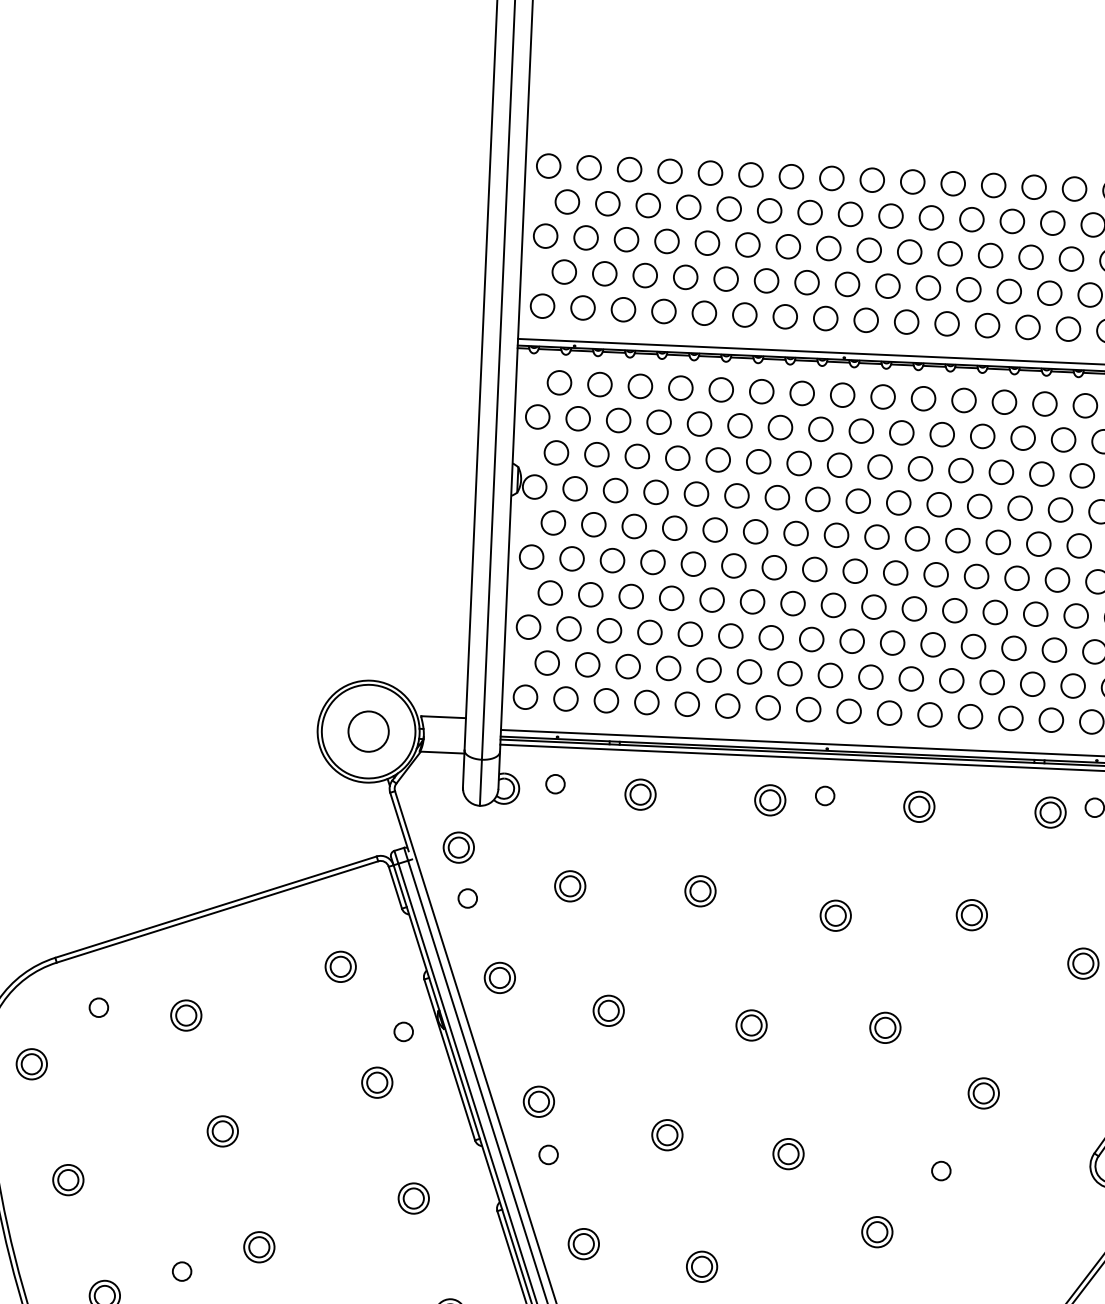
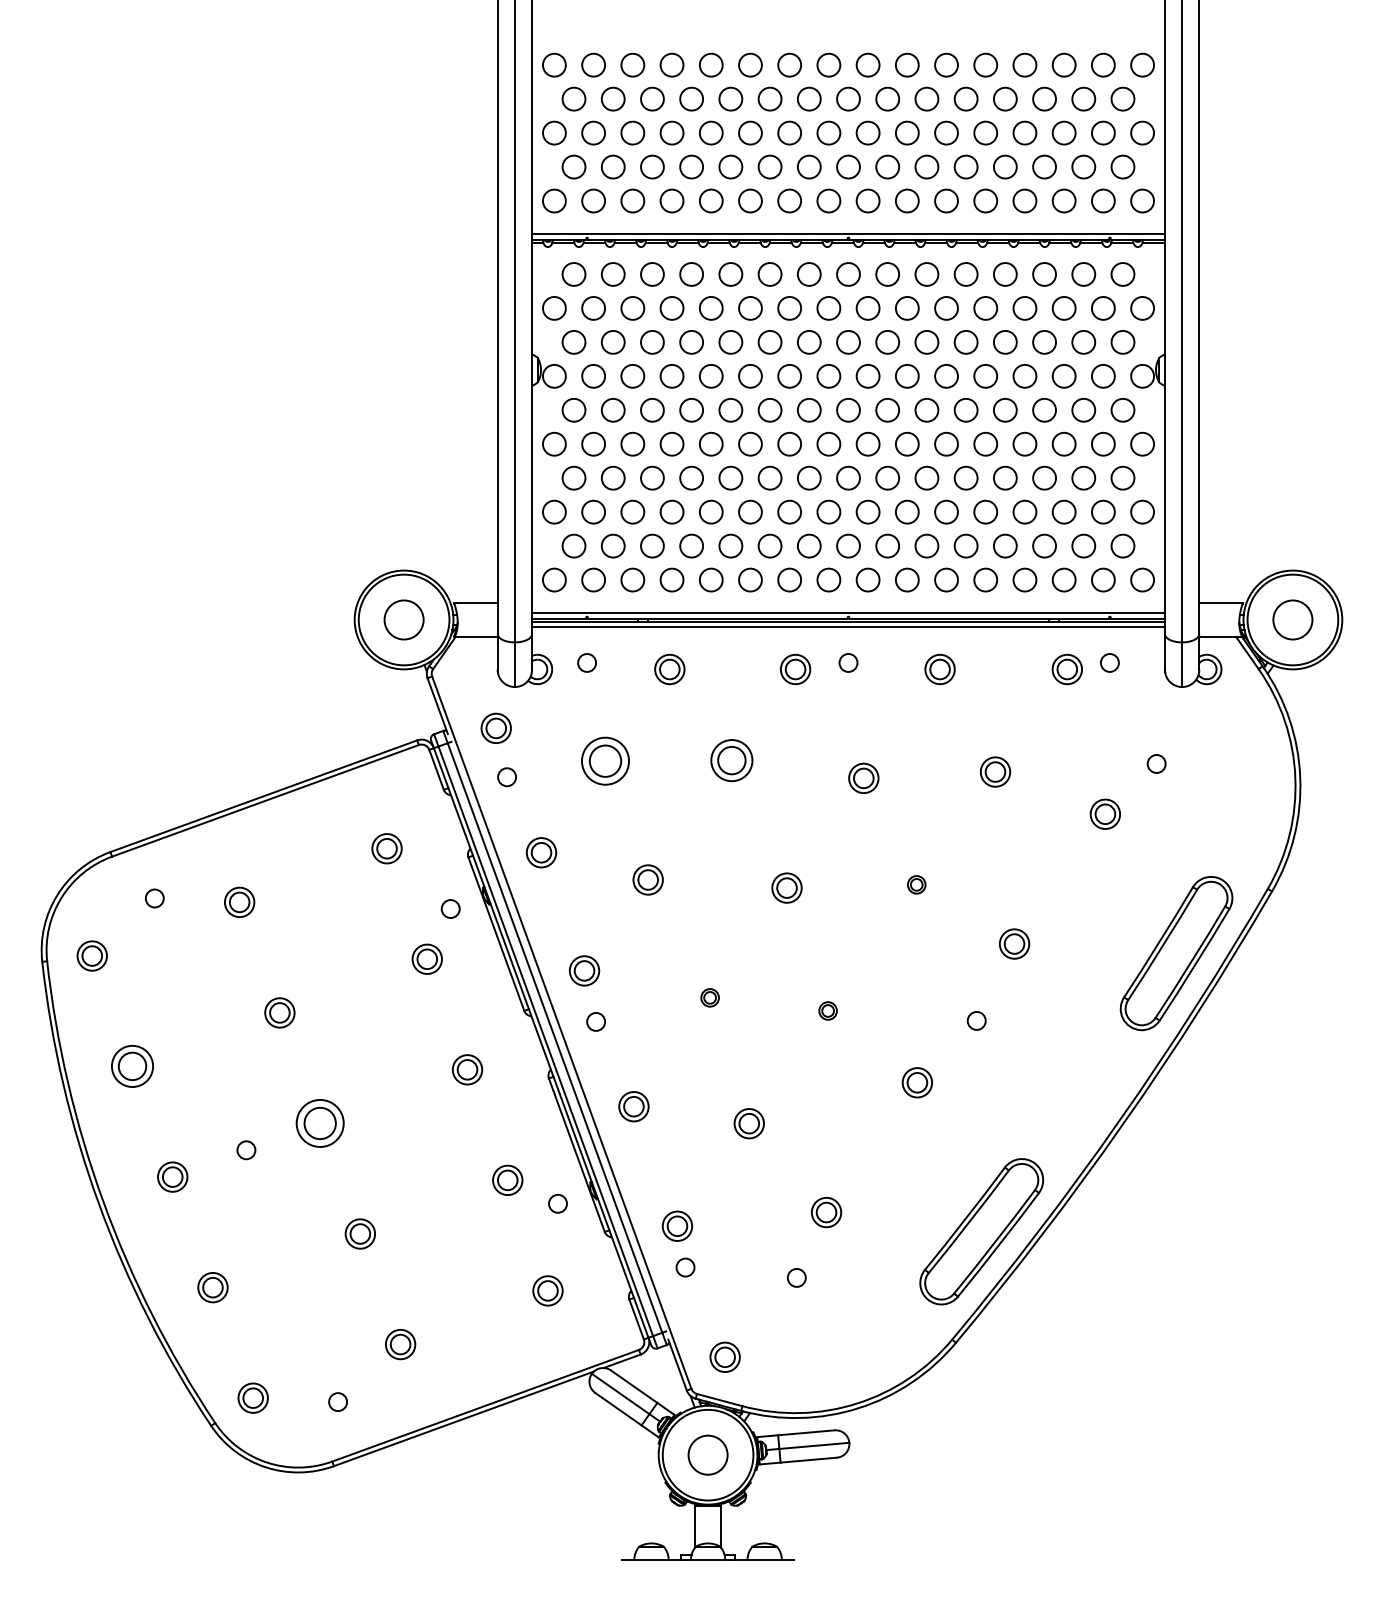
part: (570, 885) -> (605, 760), size x1.6
part: (700, 890) -> (731, 759), size x1.4
part: (885, 1027) -> (916, 884), size x0.6
part: (666, 1134) -> (709, 997), size x0.6
part: (787, 1153) -> (827, 1010), size x0.6
part: (68, 1180) -> (132, 1066), size x1.4
part: (258, 1247) -> (319, 1123), size x1.6

